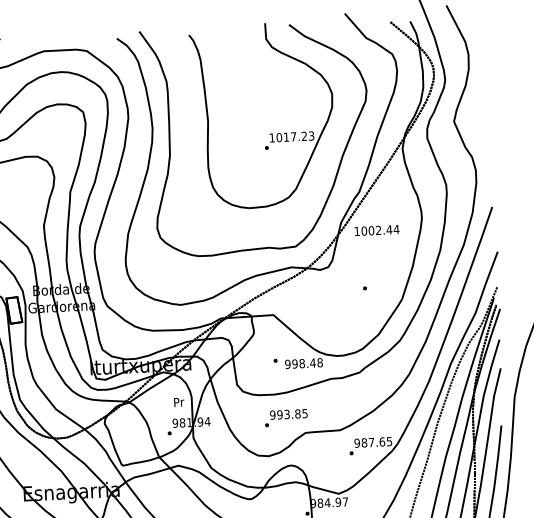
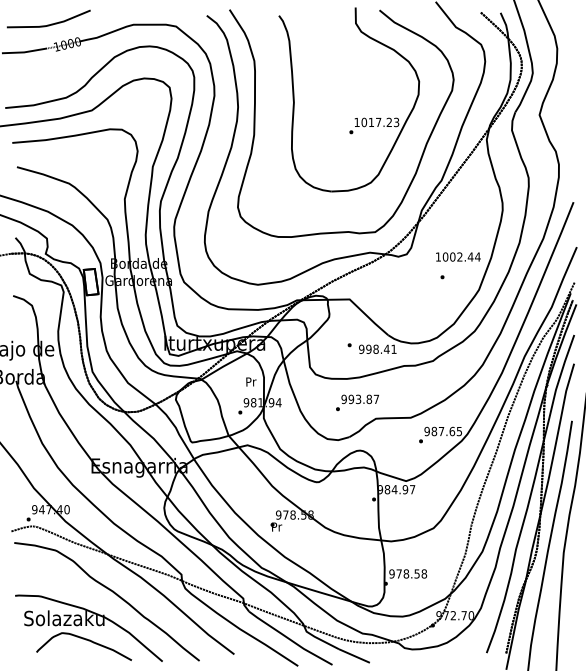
text: (377, 229) -> (458, 256), moved
text: (319, 361) -> (393, 348), 998.48 -> 998.41
text: (305, 413) -> (376, 399), 993.85 -> 993.87

